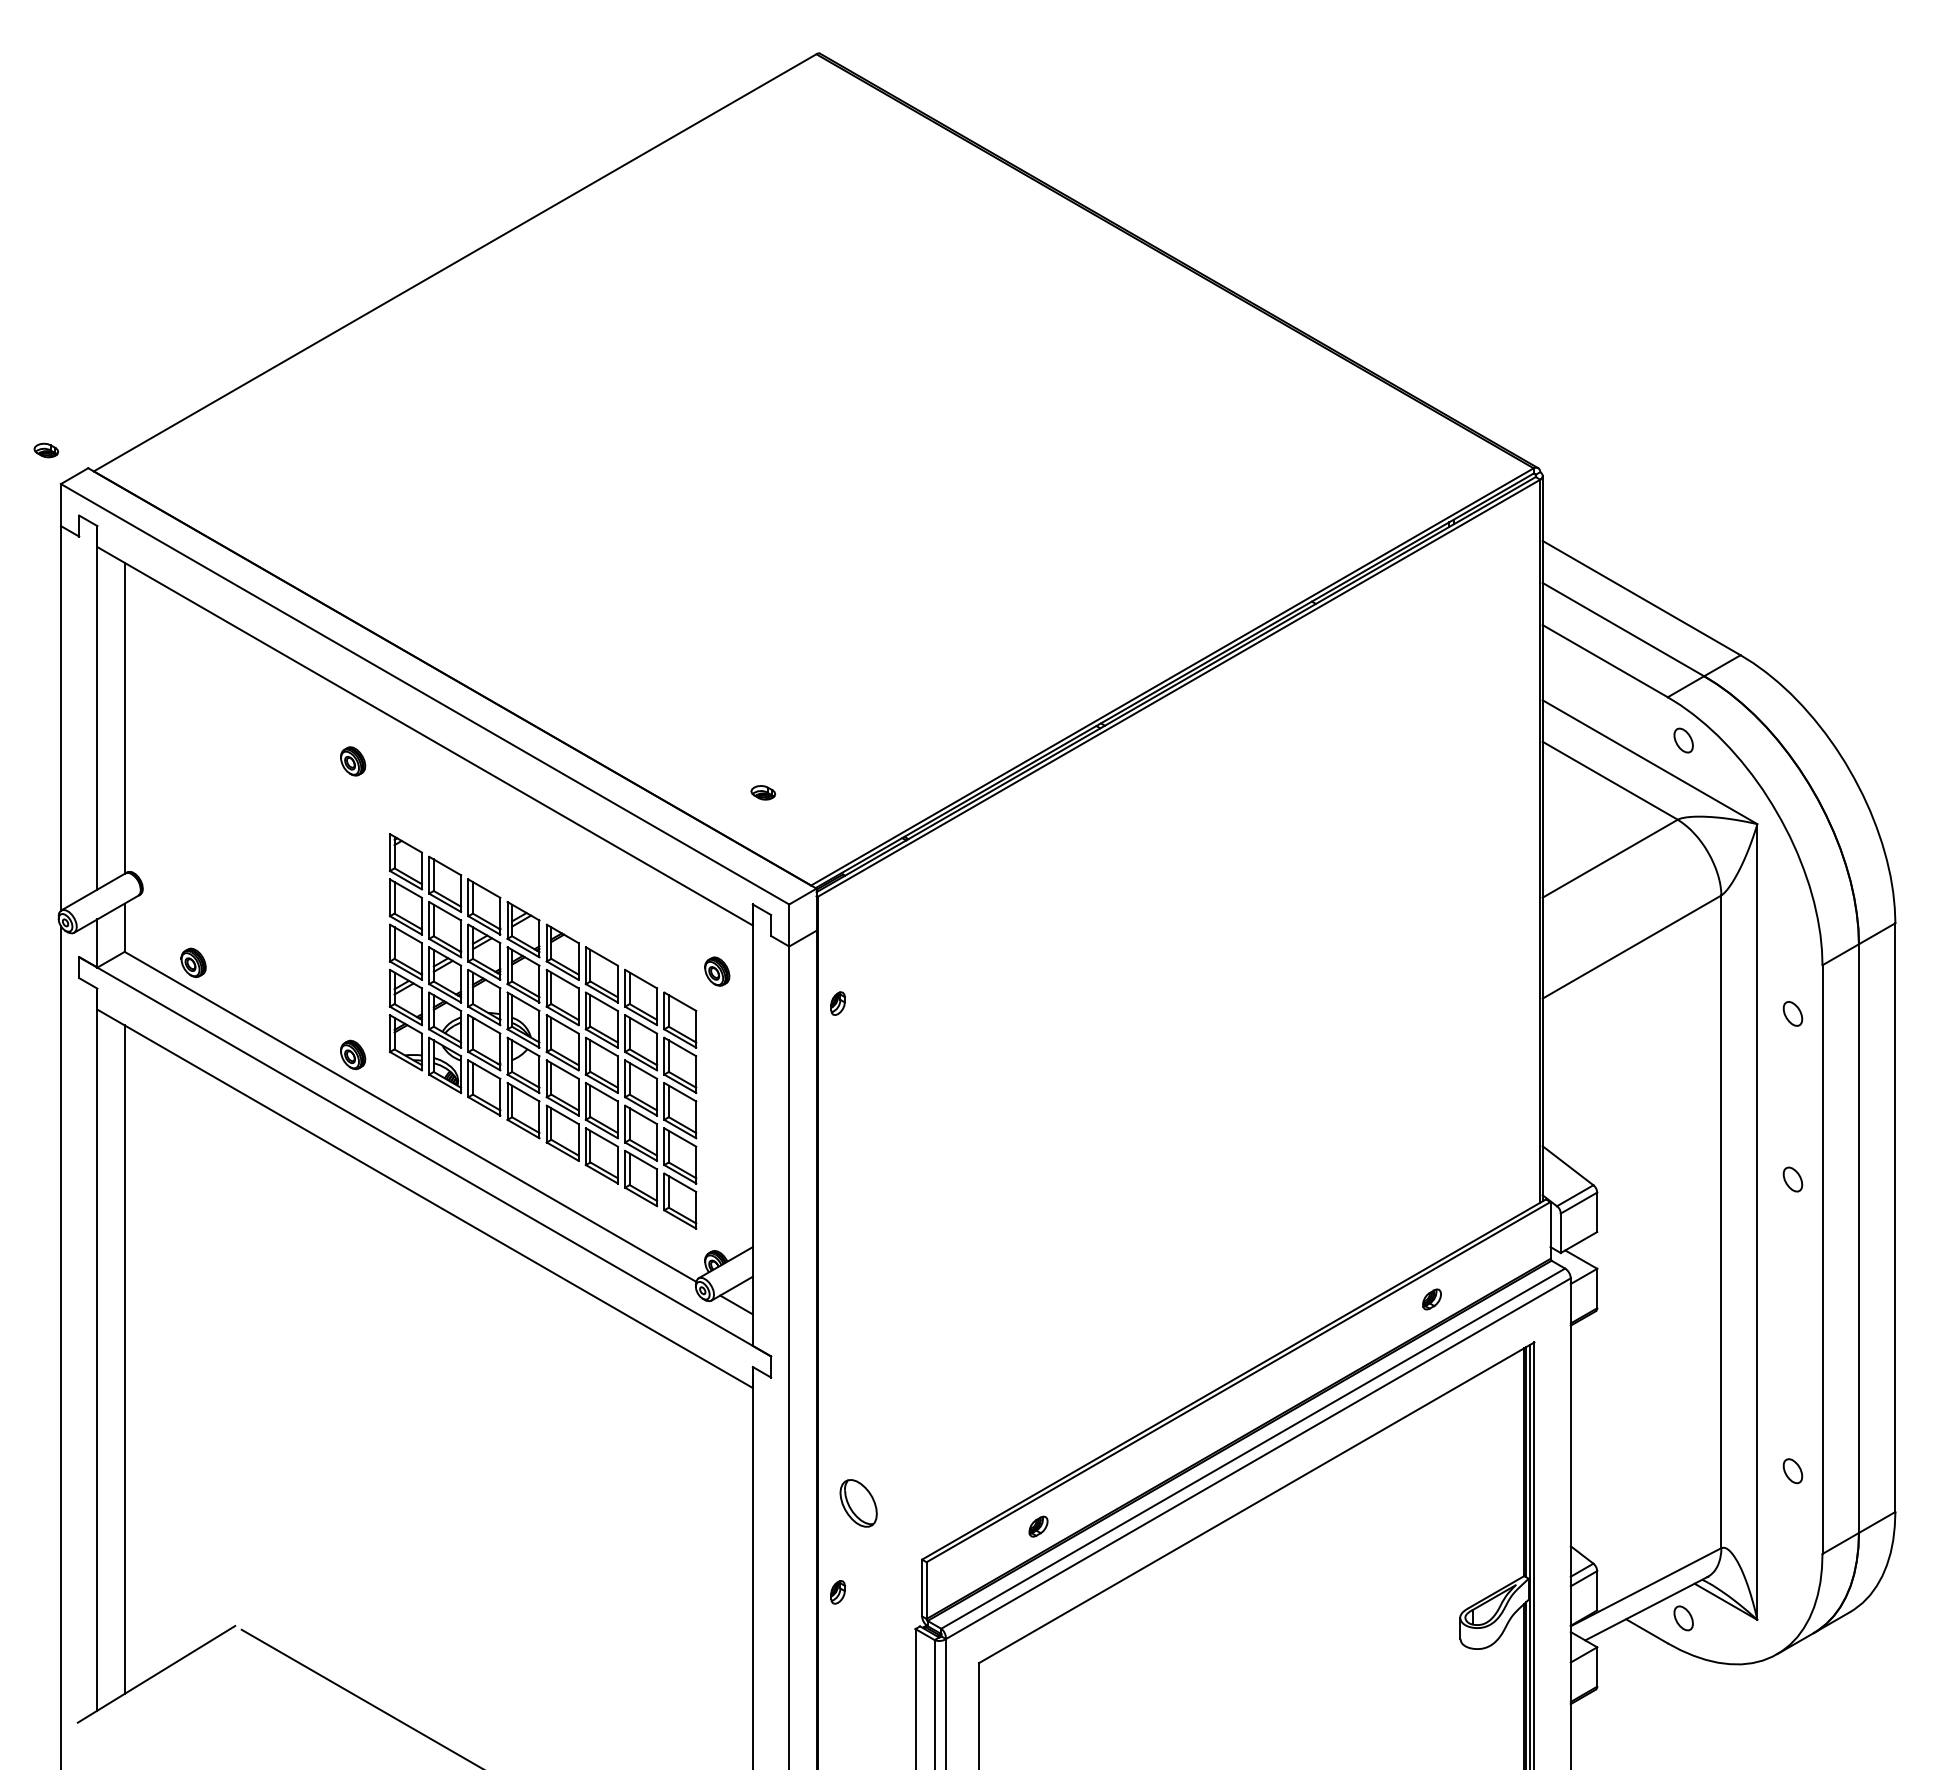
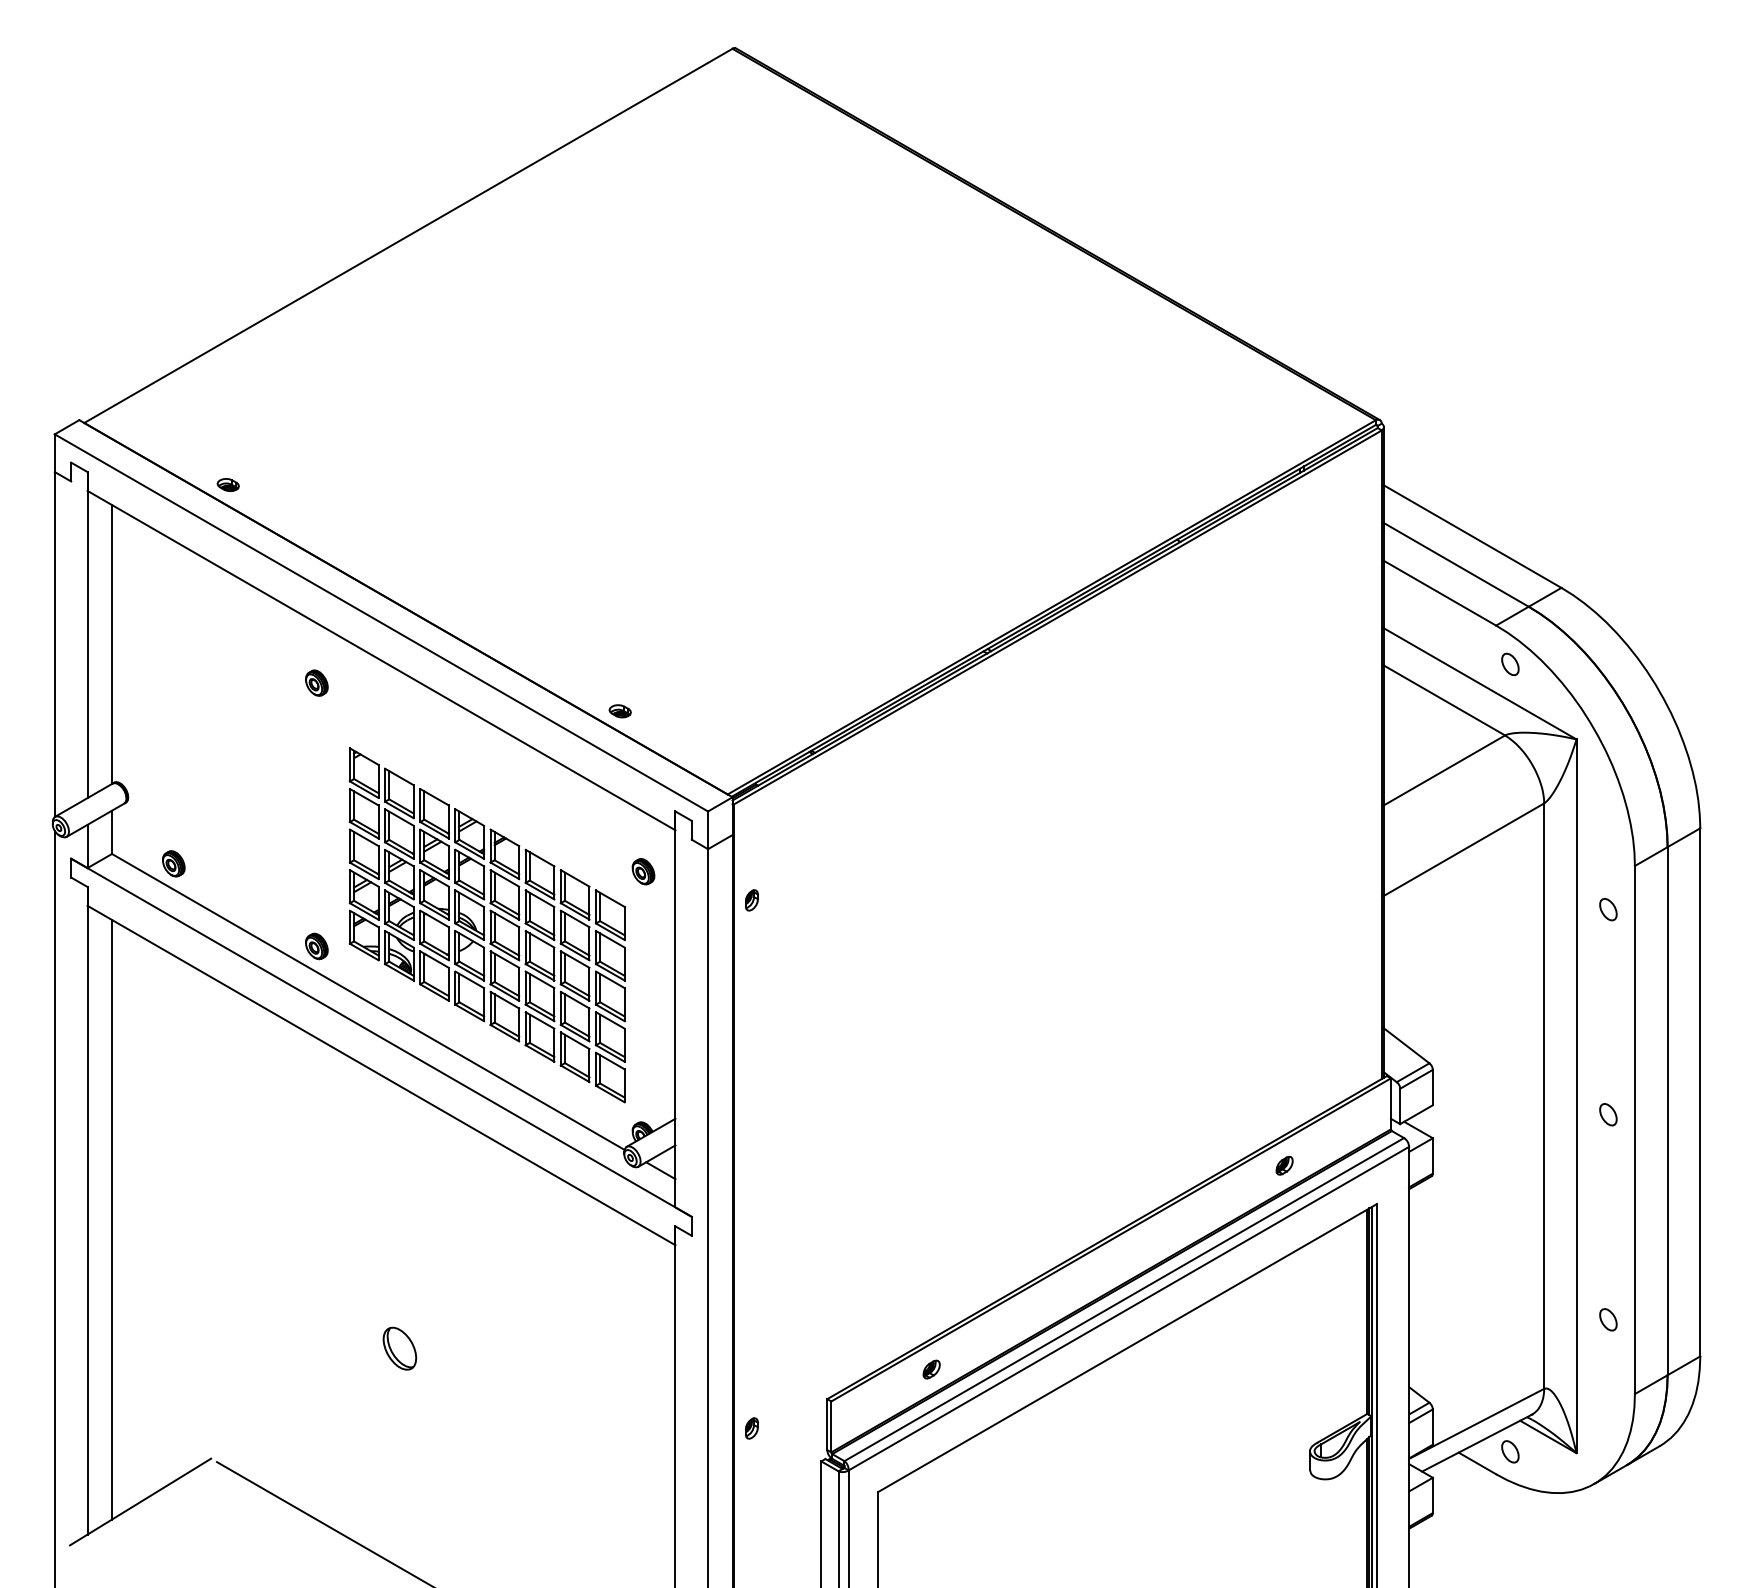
part: (46, 450) -> (228, 484), moved
part: (763, 792) -> (620, 711), moved
part: (1792, 1179) -> (1608, 1114), moved
part: (858, 1503) -> (399, 1348), moved

